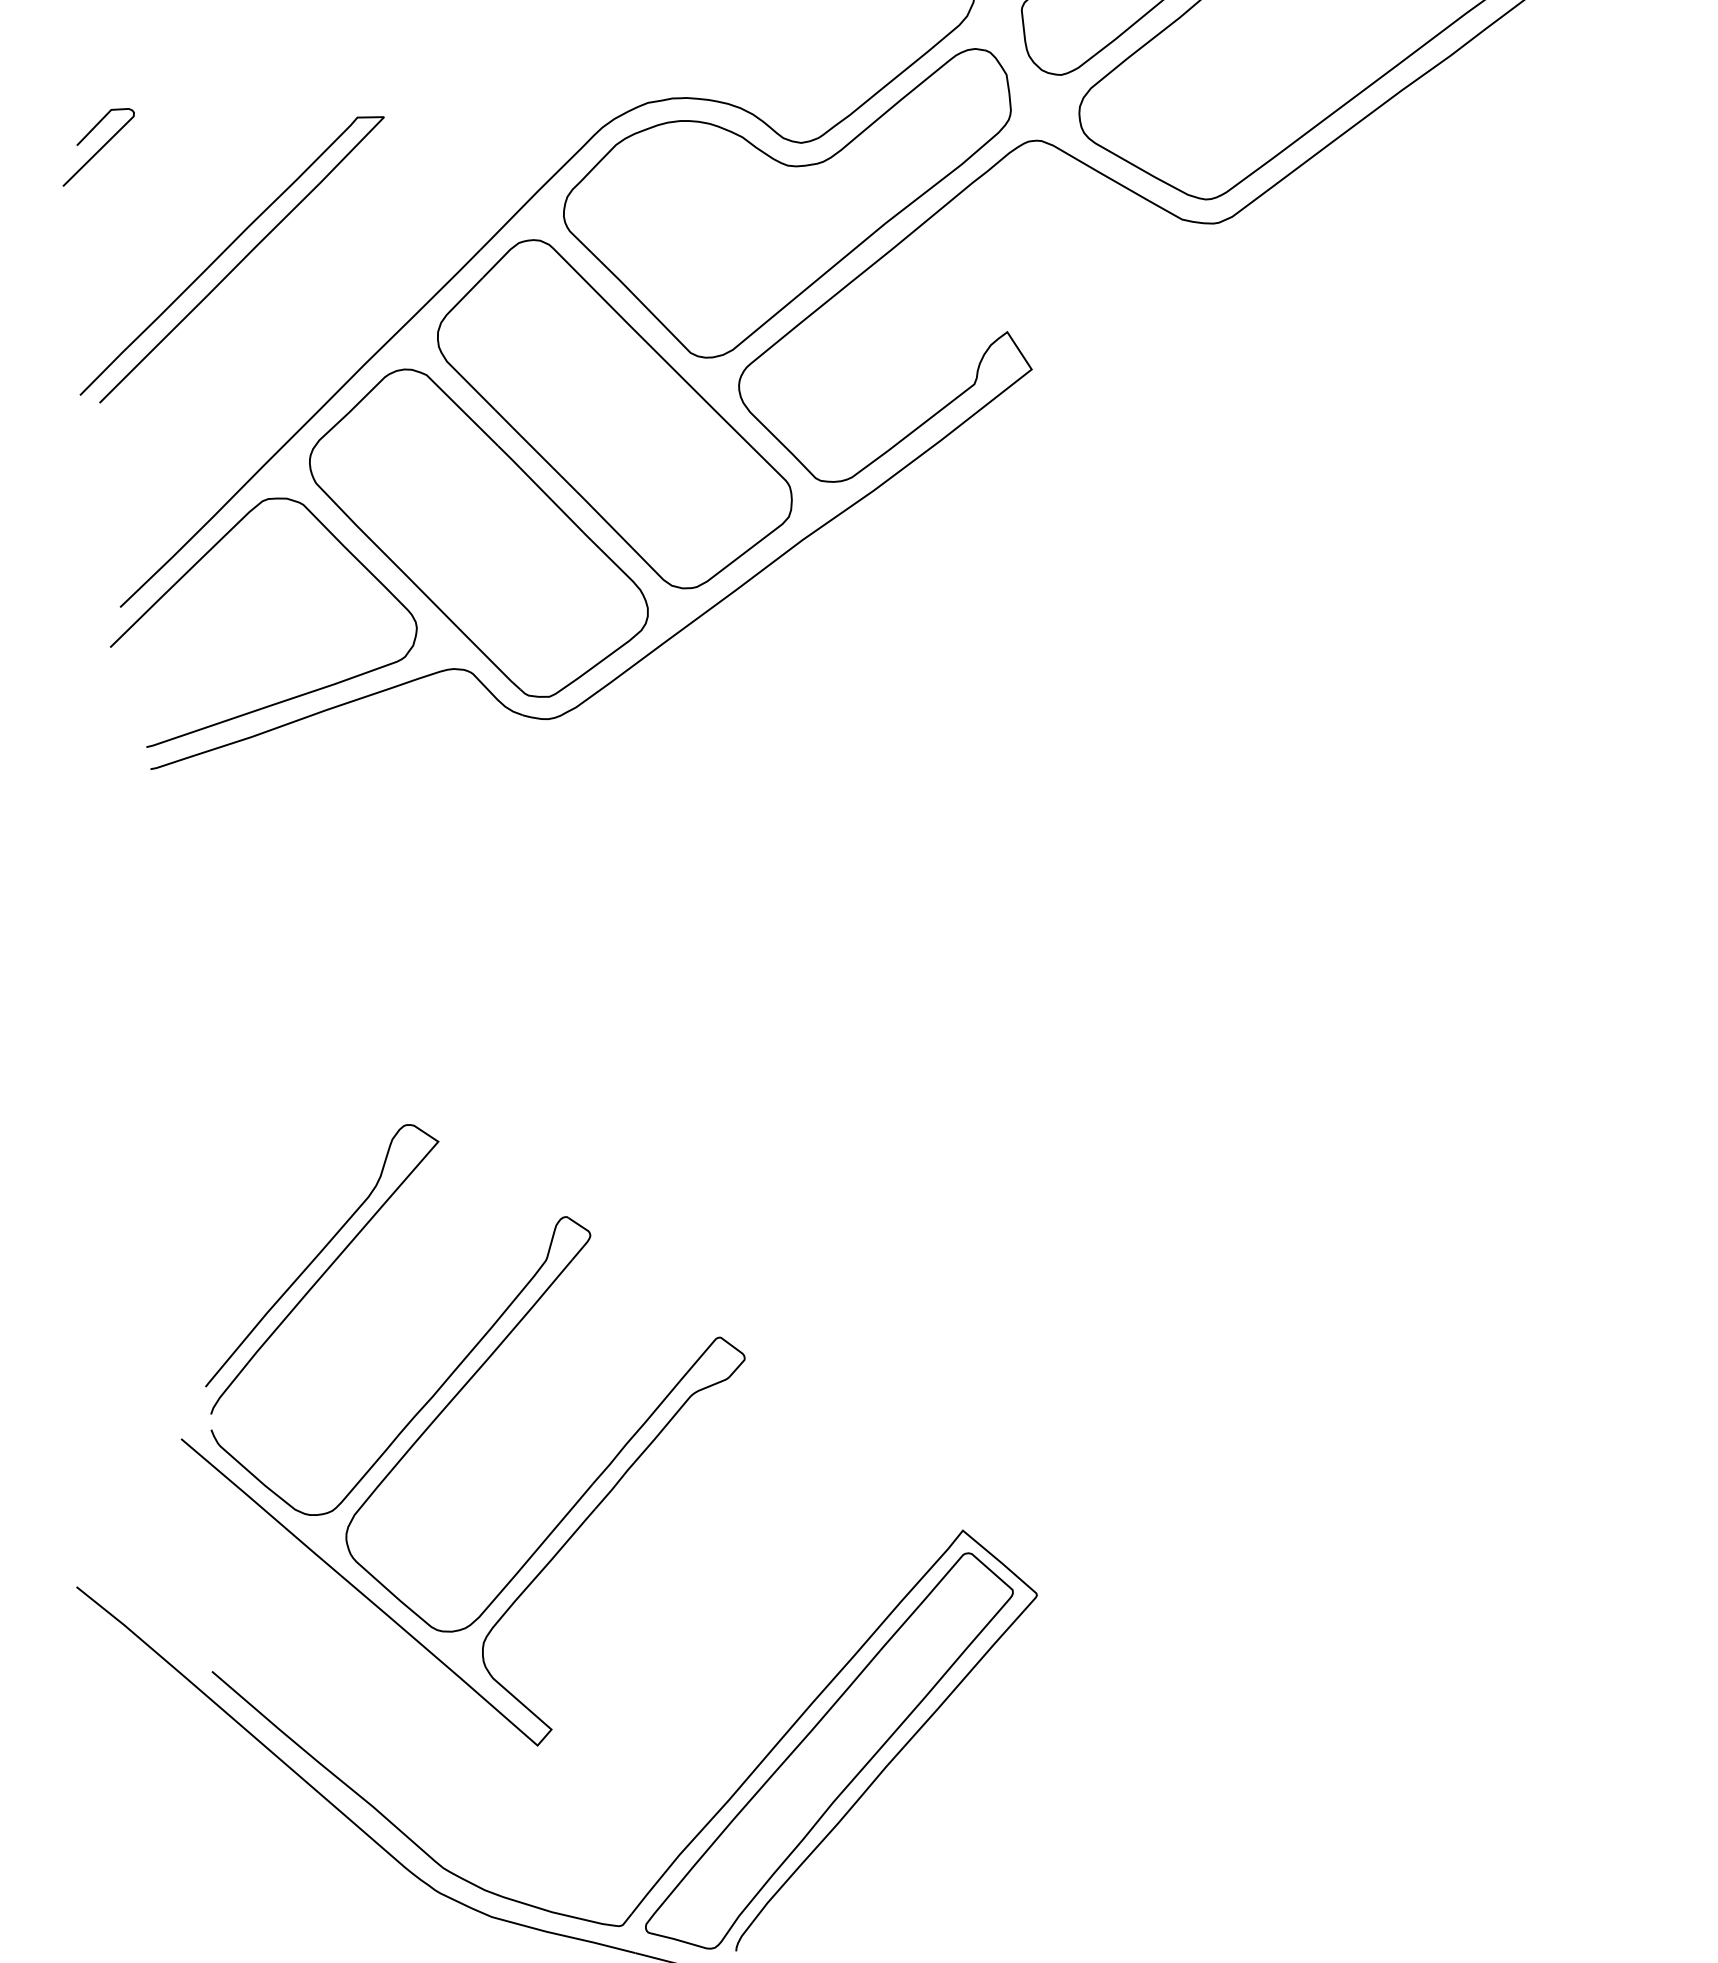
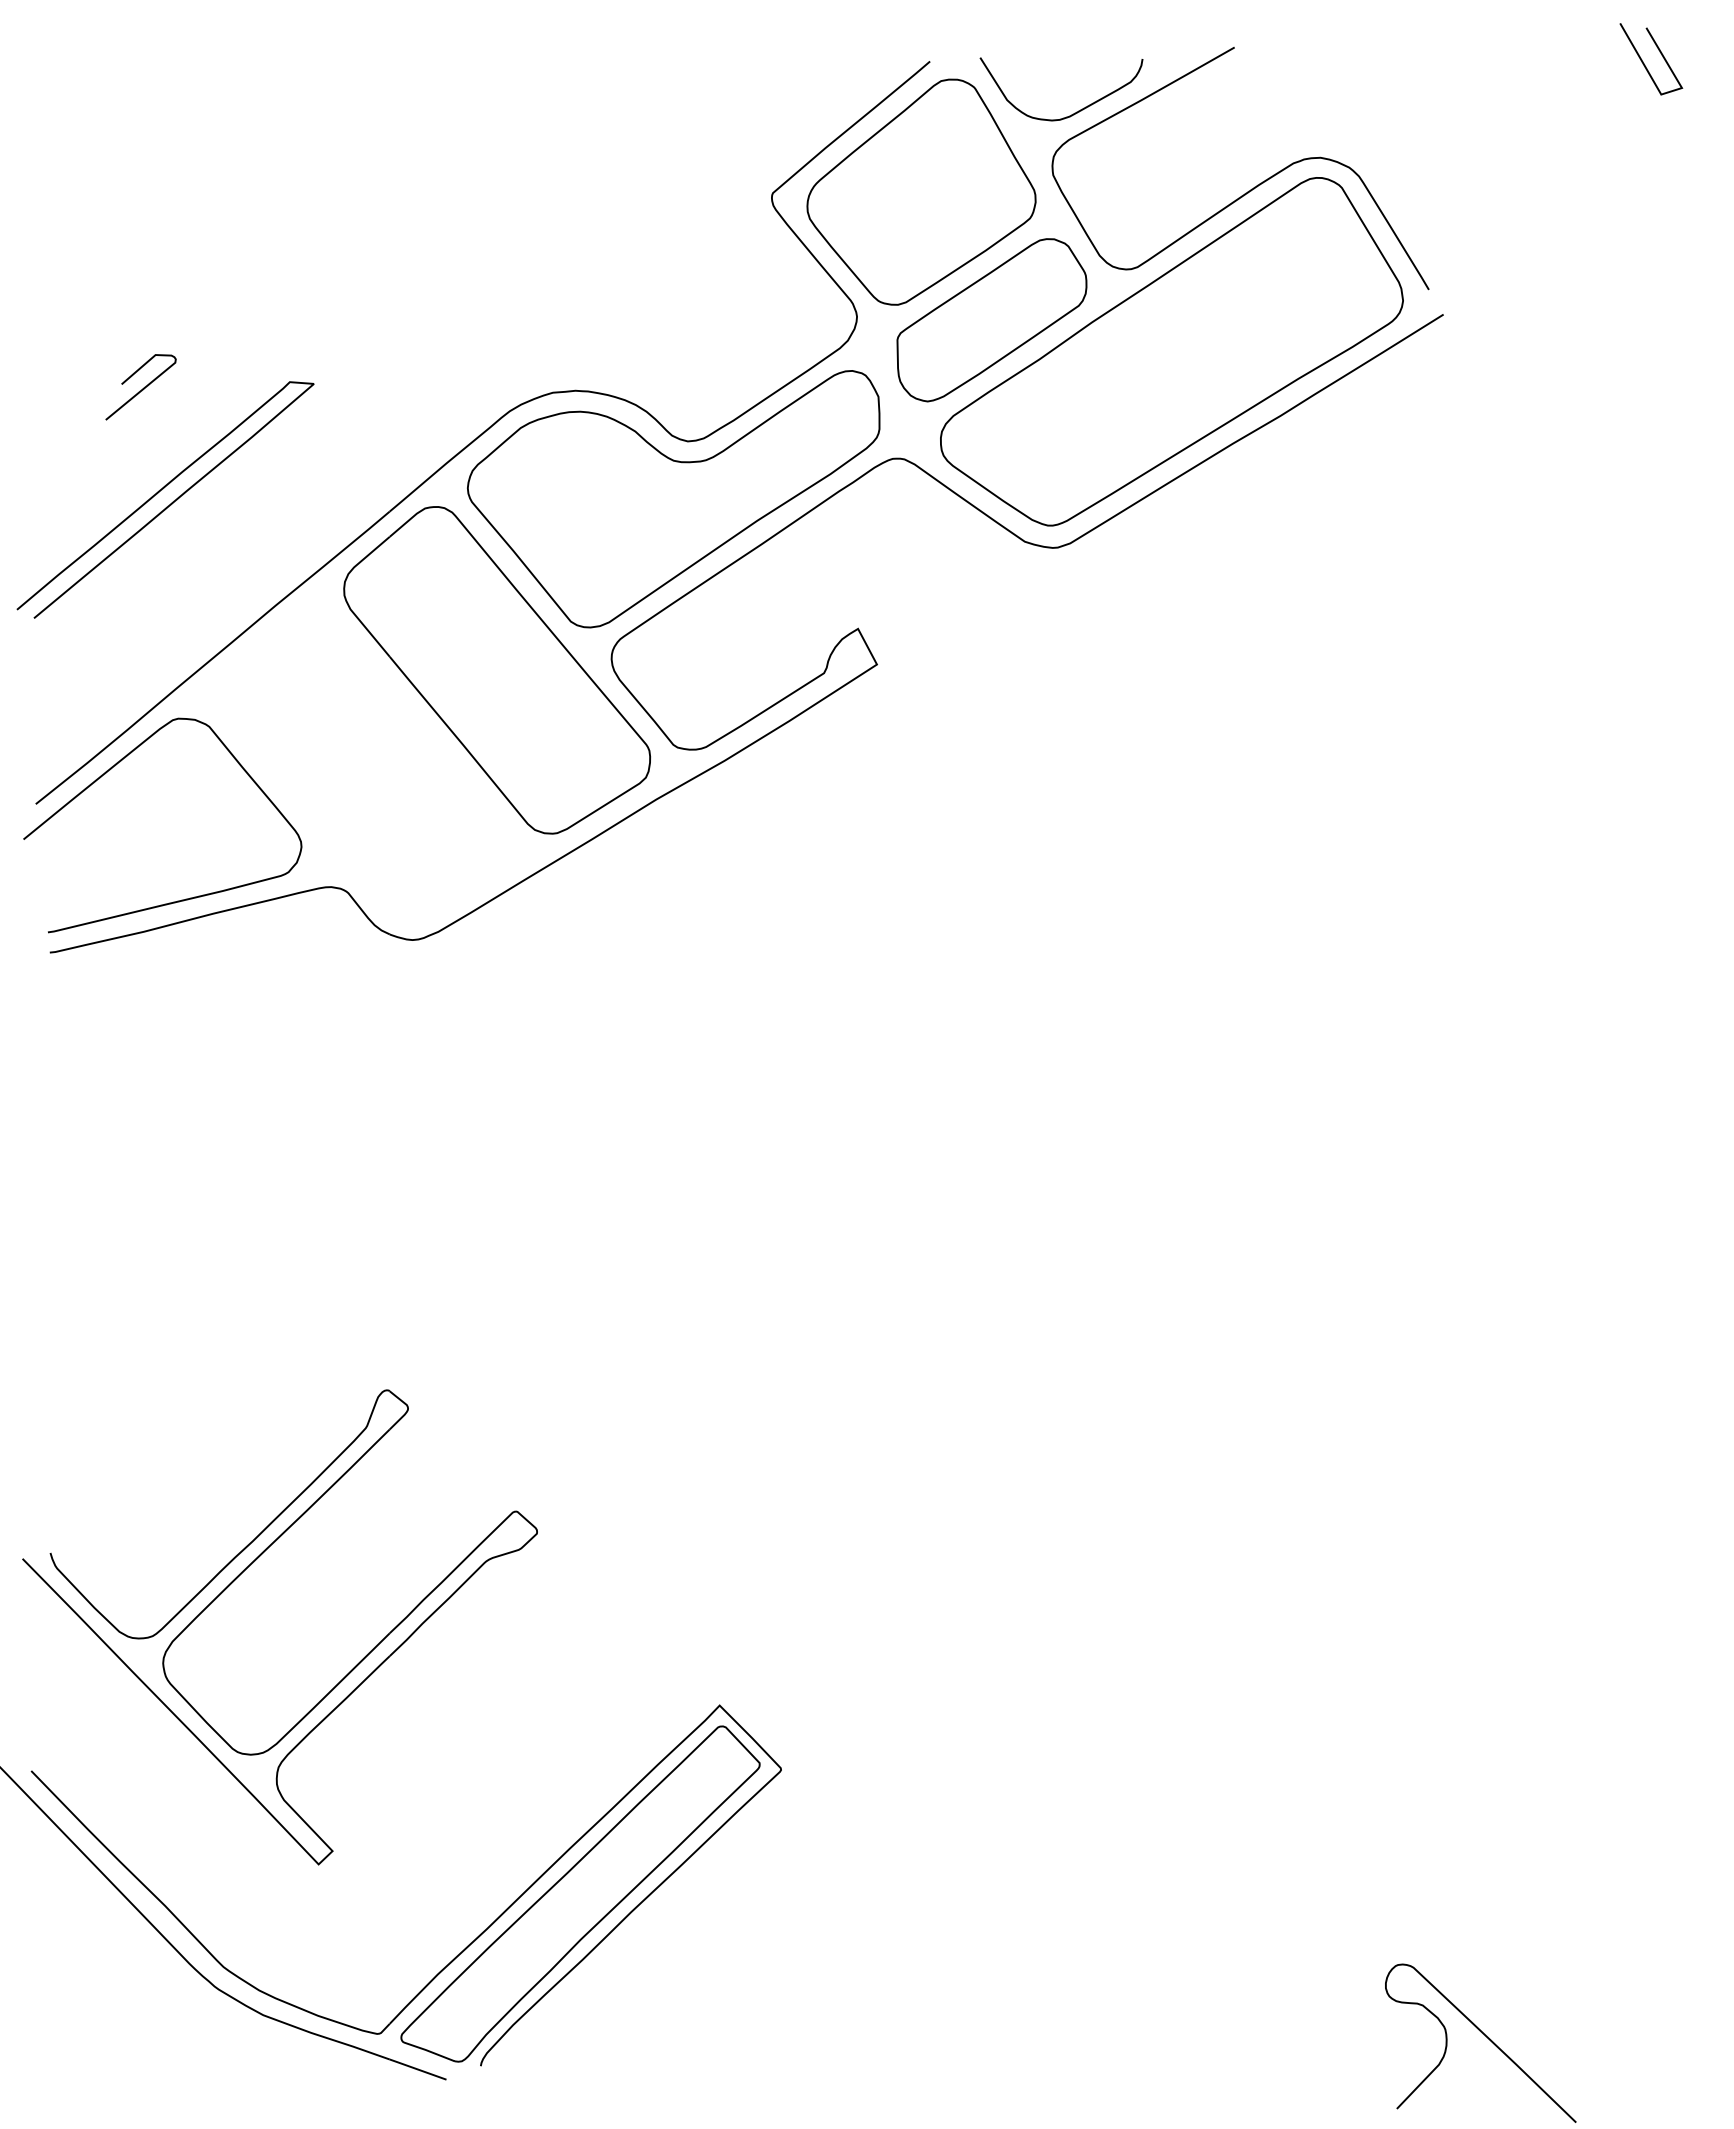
curve: (100, 148) -> (142, 388), moved
part: (478, 532) -> (364, 766), removed
curve: (325, 1270) -> (166, 1418), removed

